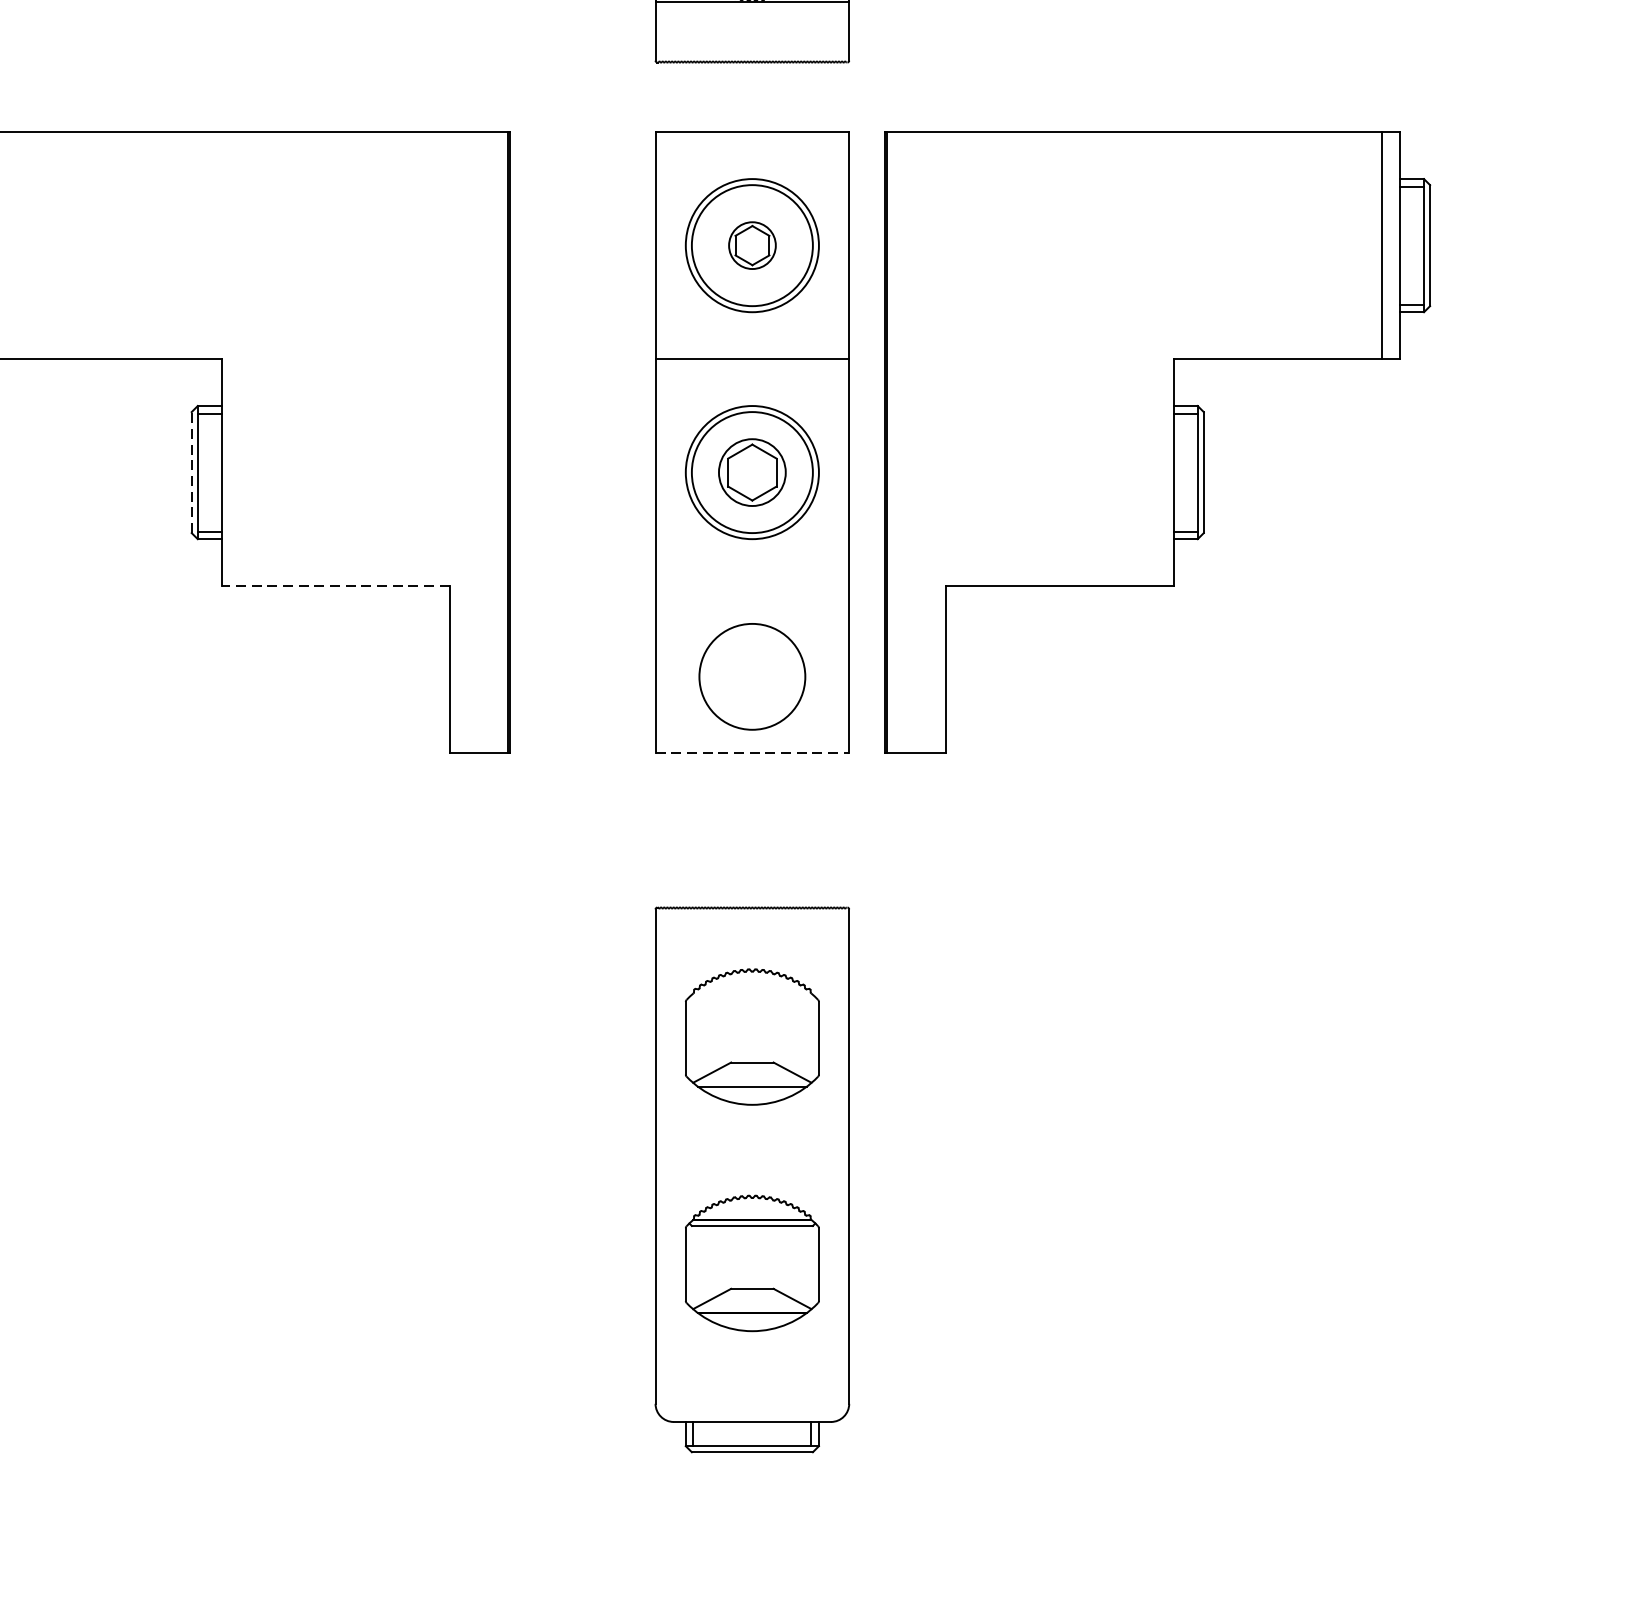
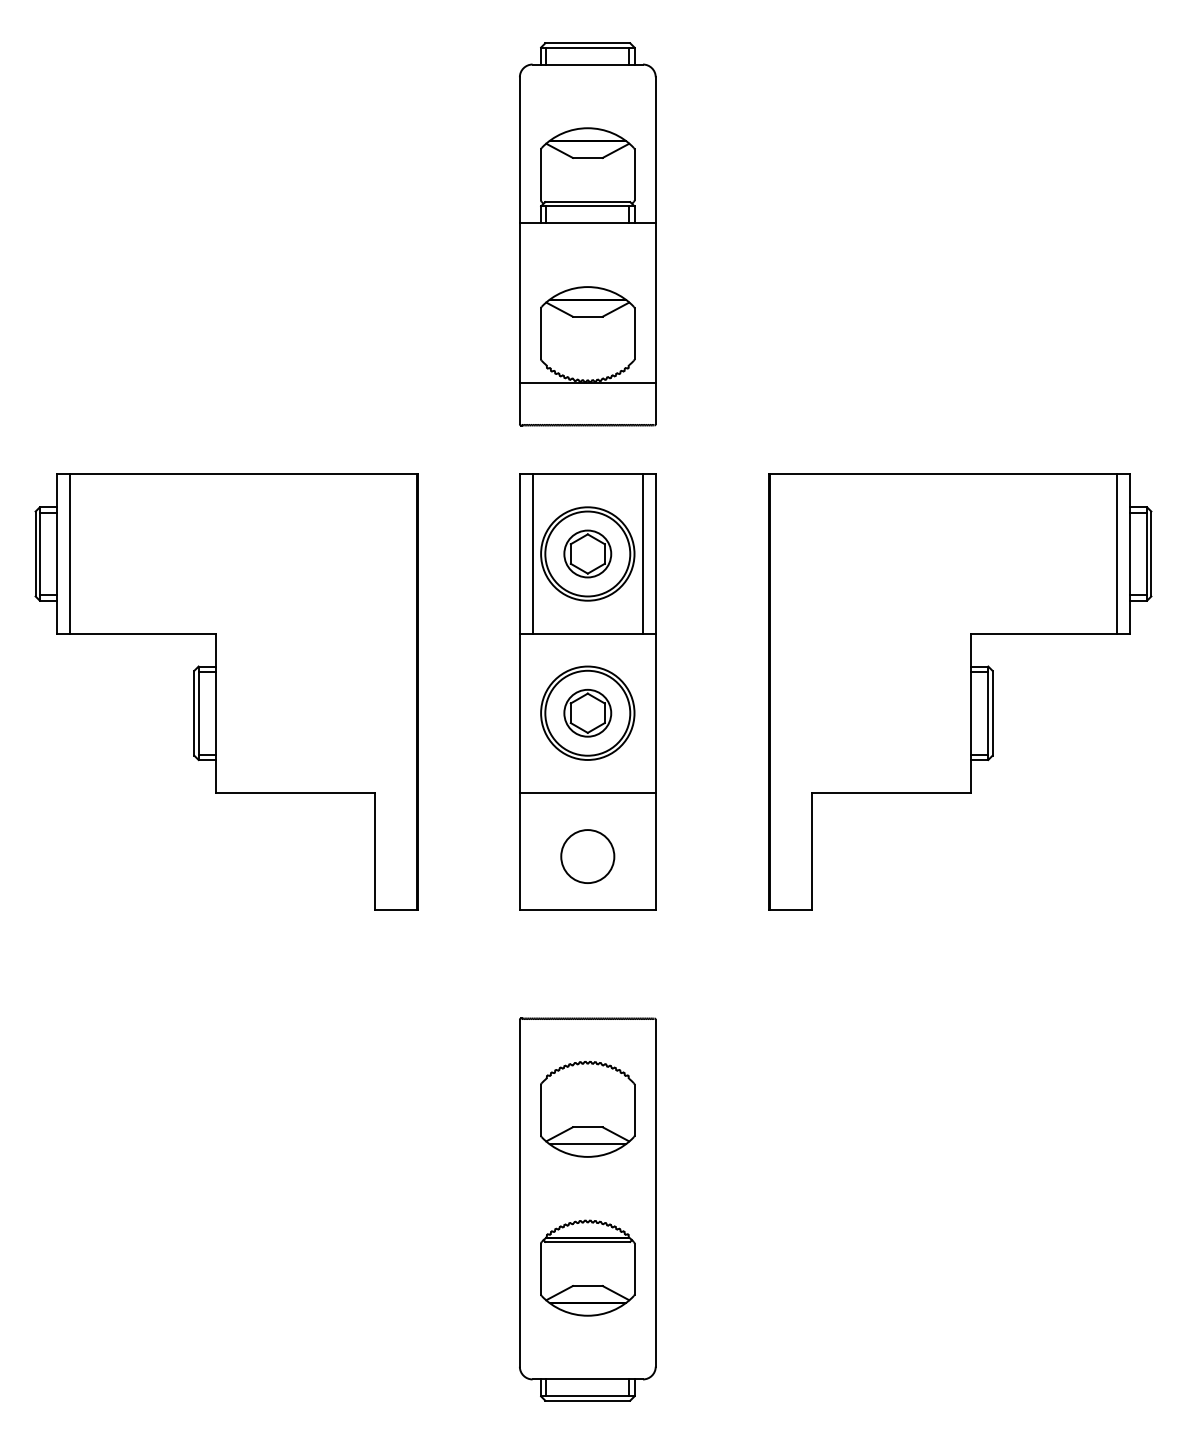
line: (13, 244) -> (69, 553), added
line: (673, 244) -> (532, 553), added
part: (751, 244) -> (587, 553), size x1.43
line: (831, 244) -> (643, 553), added
part: (1158, 441) -> (960, 691), moved
line: (191, 471) -> (194, 712), dashed -> solid
line: (335, 585) -> (295, 792), dashed -> solid
line: (751, 585) -> (587, 792), added
circle: (751, 676) -> (587, 856), size x0.71
line: (751, 752) -> (587, 909), dashed -> solid

